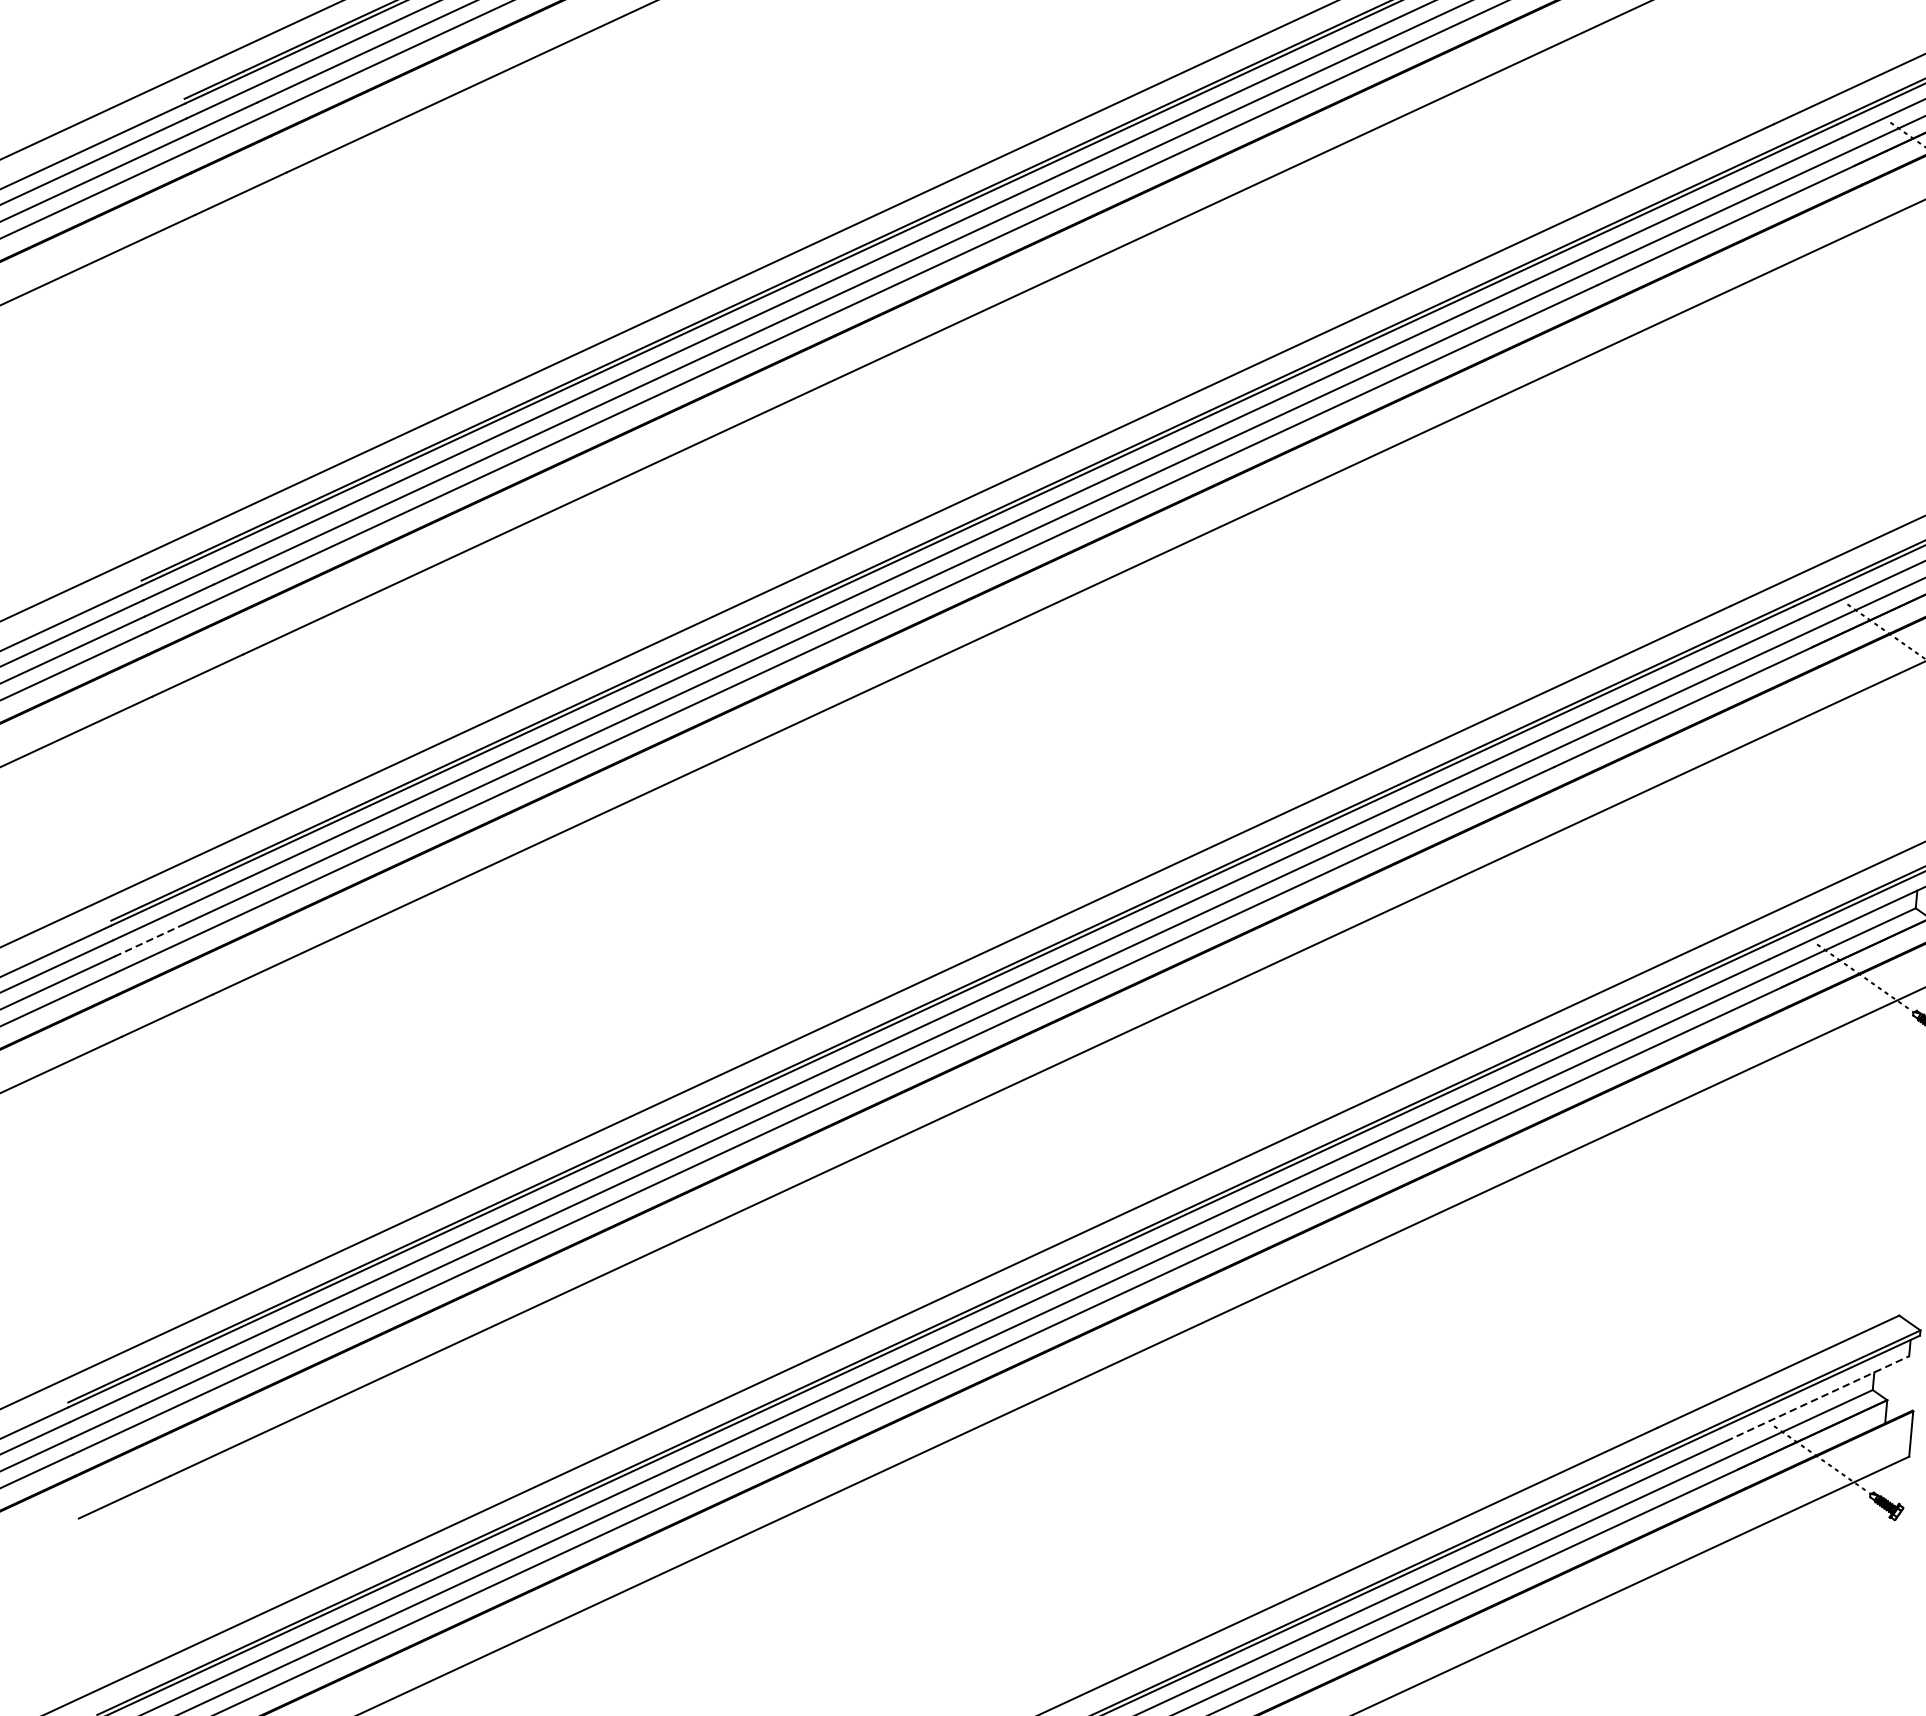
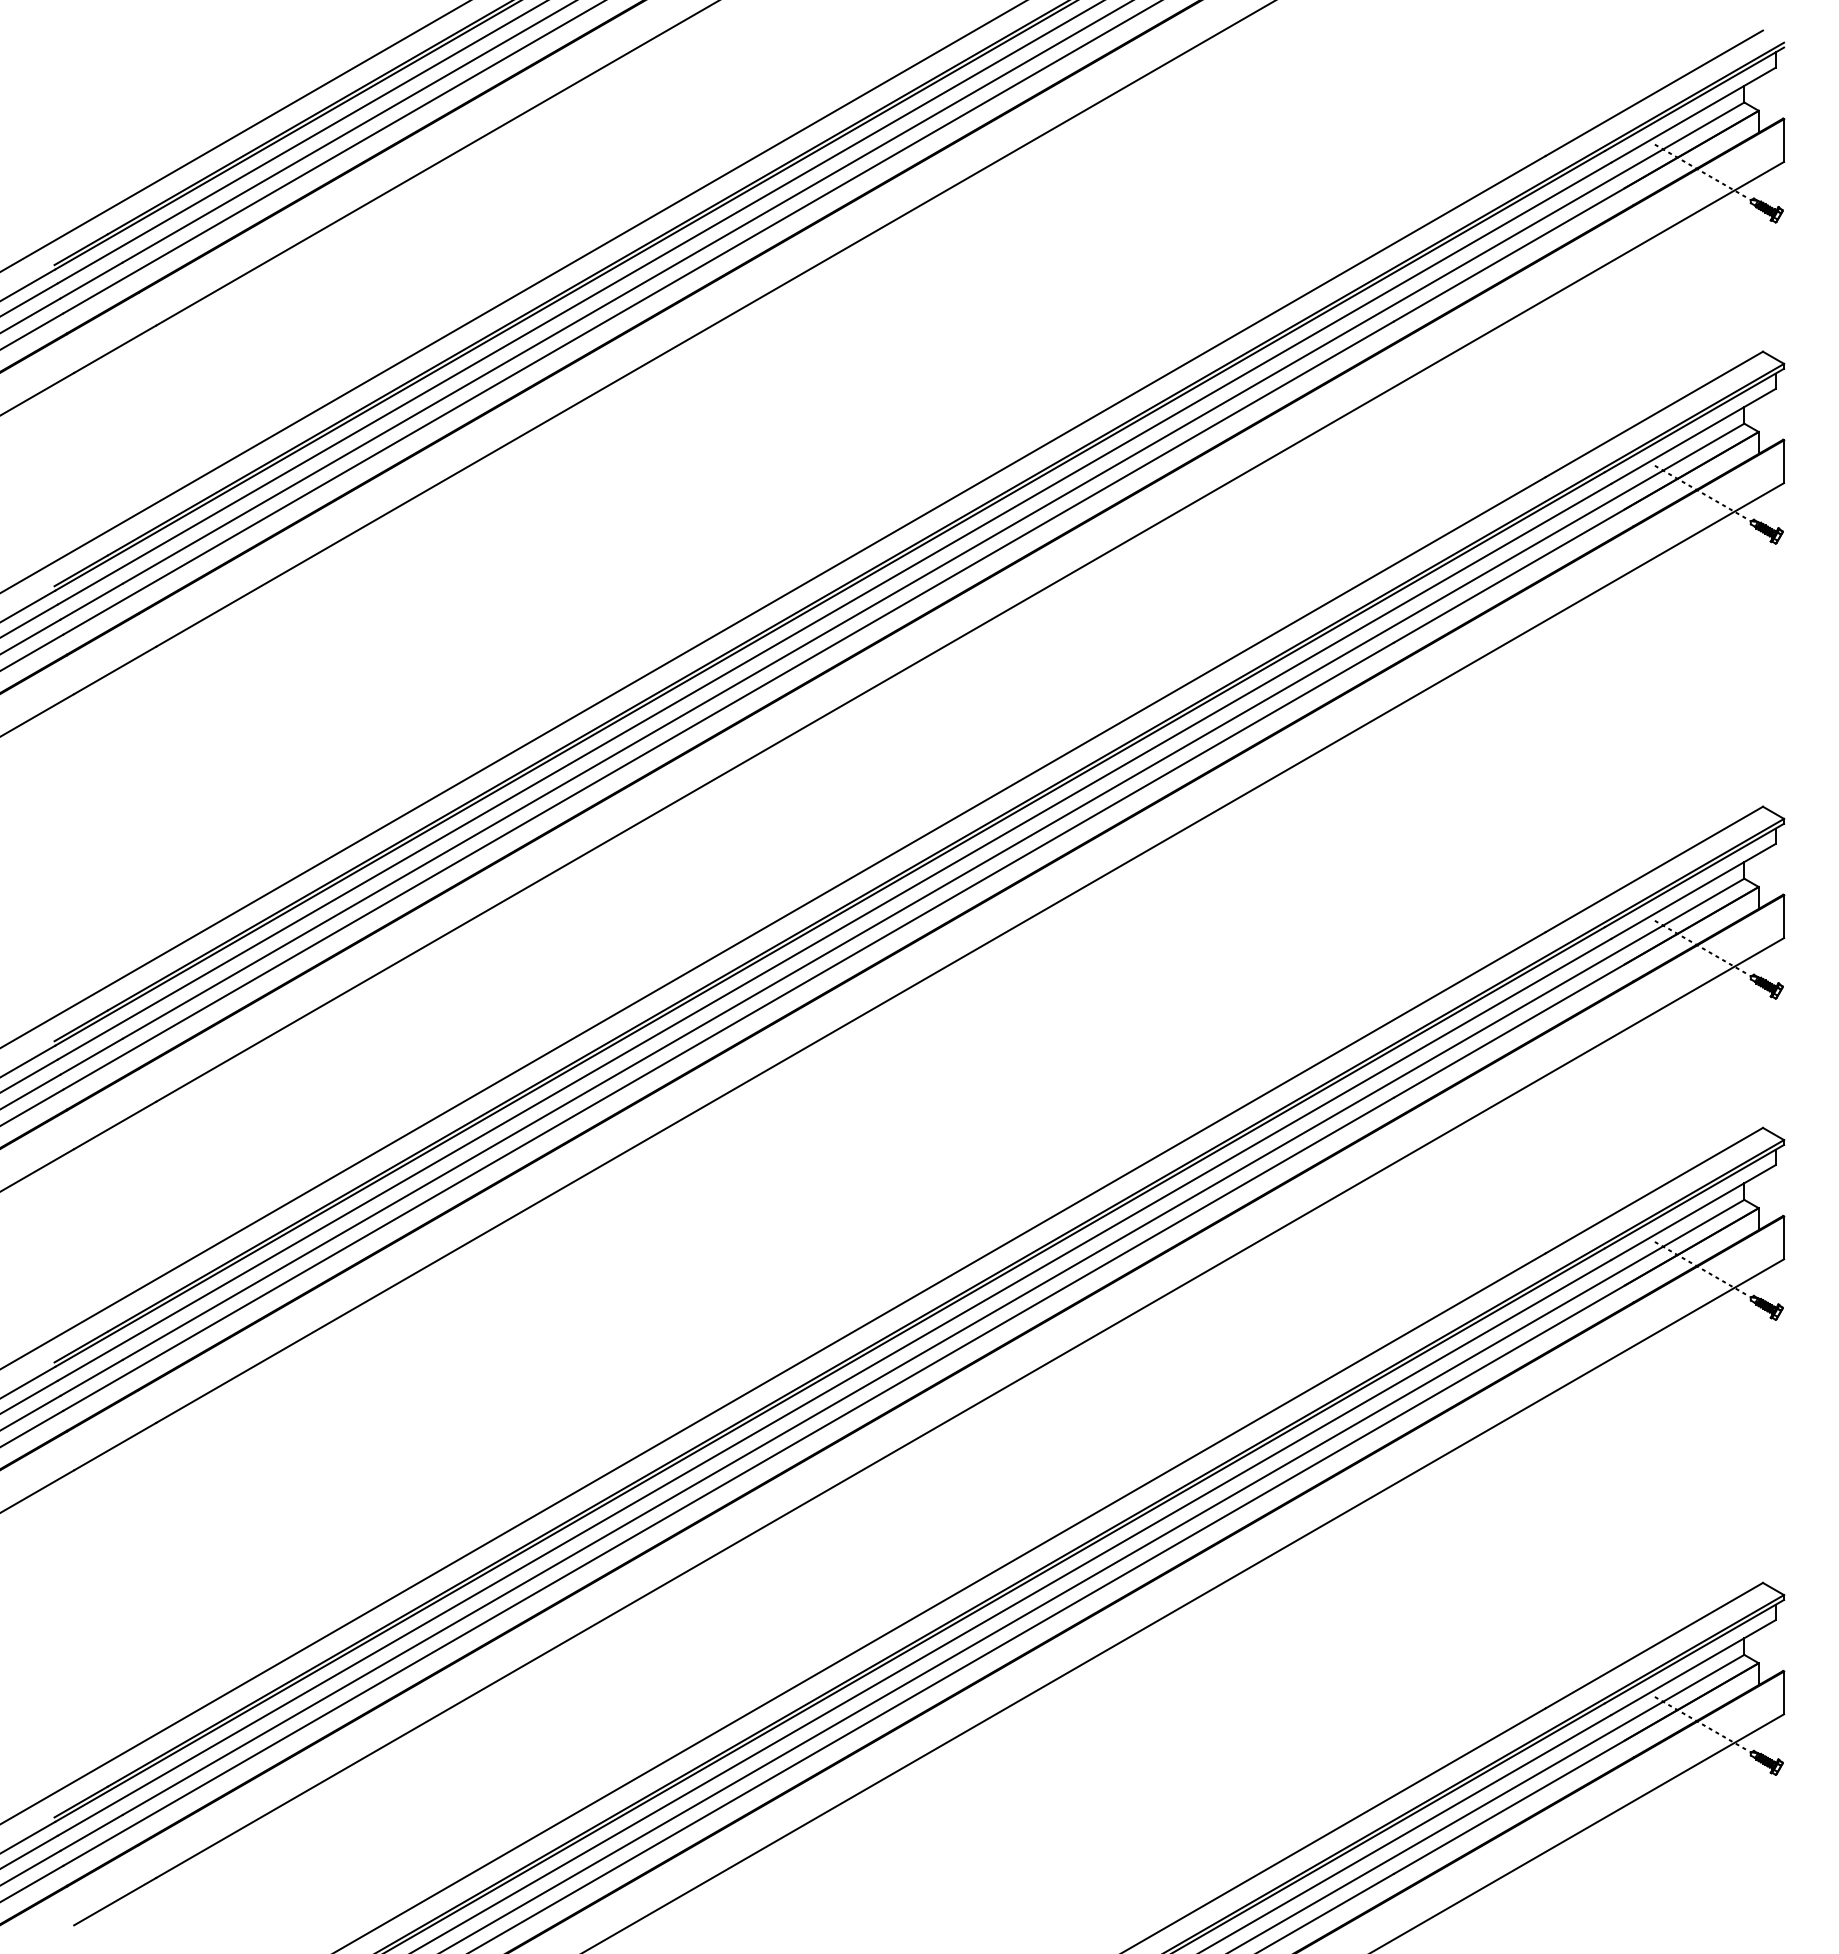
line: (148, 940) -> (91, 1377), dashed -> solid
line: (1817, 1398) -> (1693, 1667), dashed -> solid

